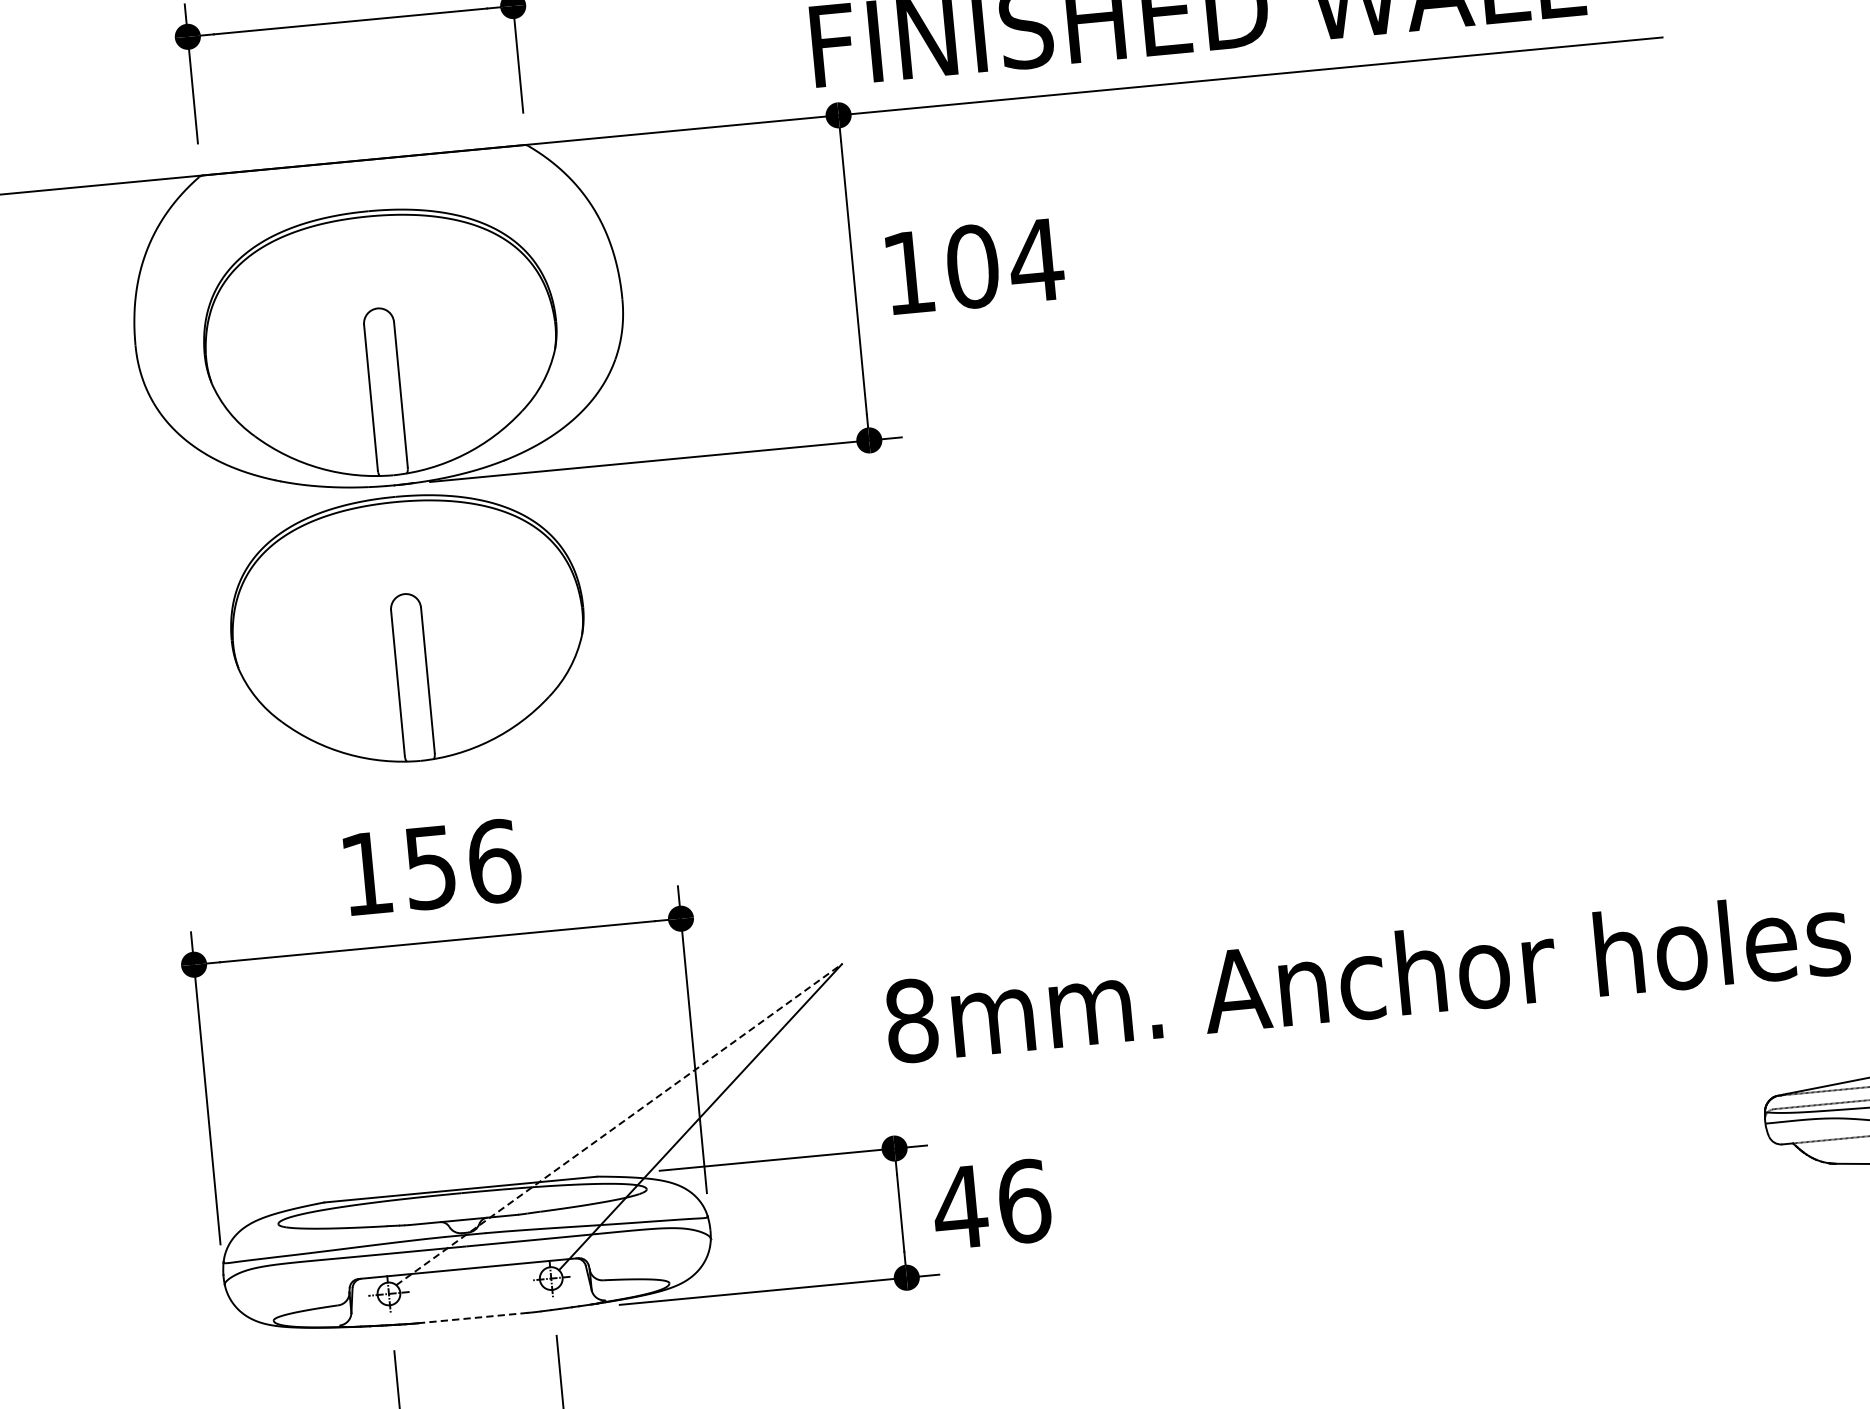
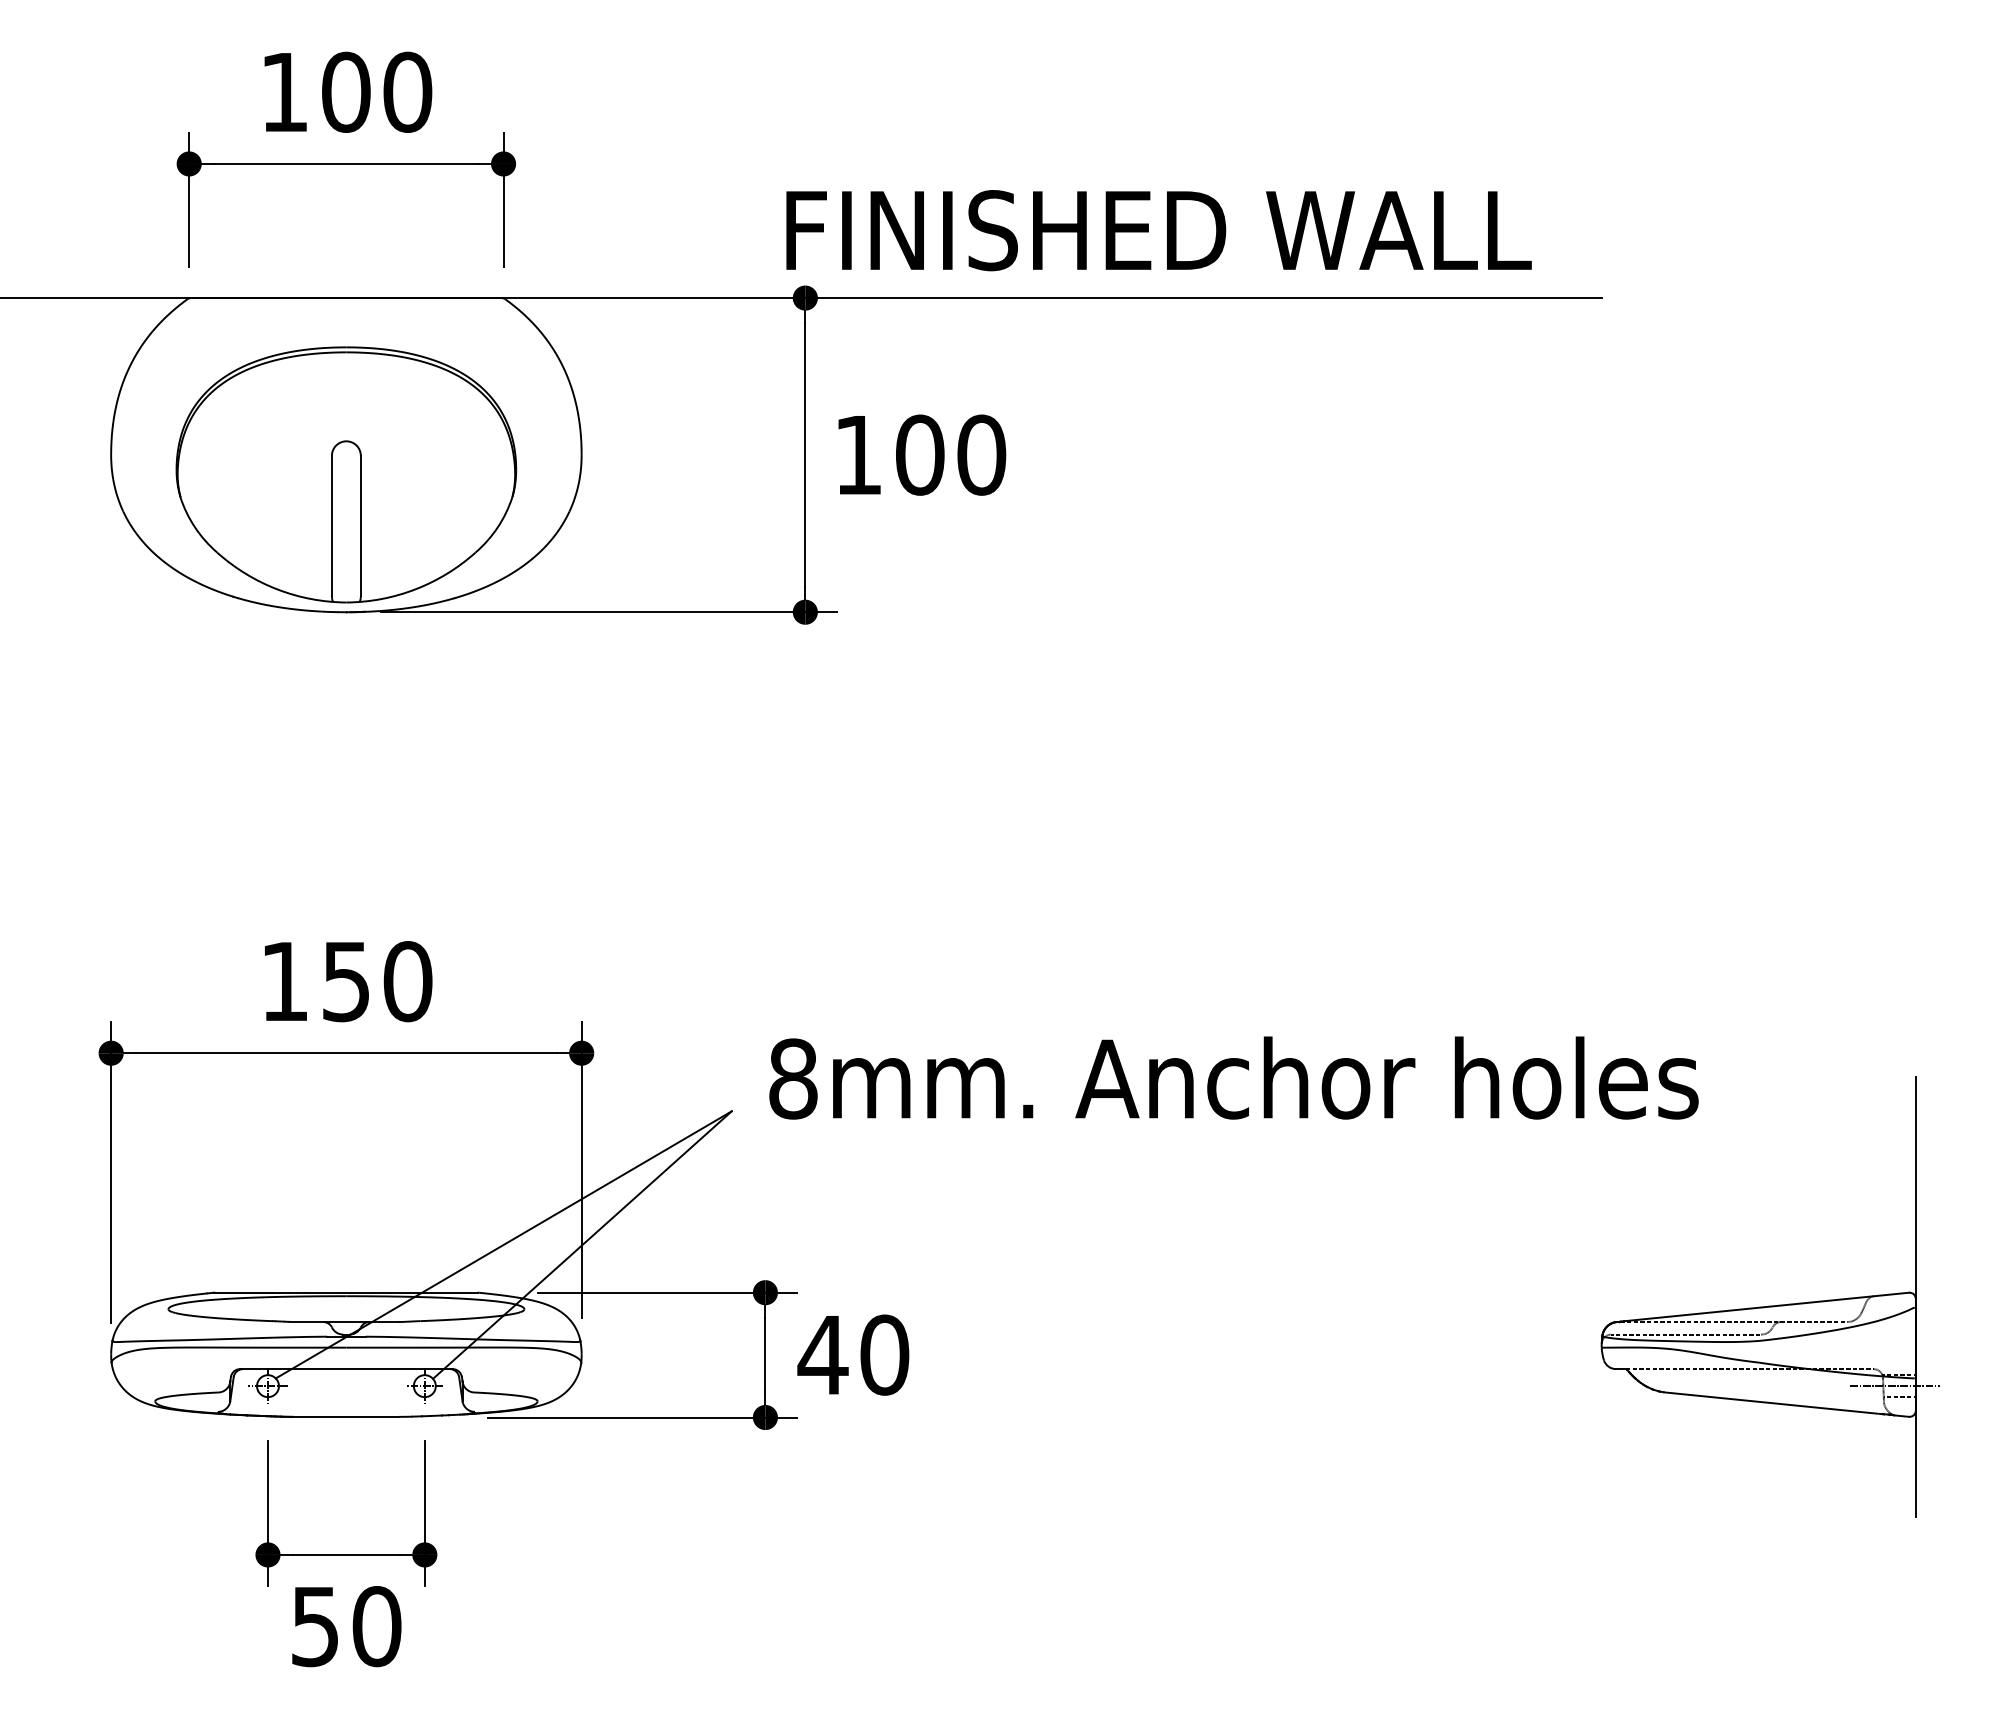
text: (1036, 259) -> (981, 454), 104 -> 100
part: (408, 628) -> (346, 750), removed
text: (493, 861) -> (407, 981), 156 -> 150
text: (1367, 976) -> (1233, 1077), moved
line: (619, 1124) -> (504, 1244), dashed -> solid
text: (1023, 1200) -> (884, 1354), 46 -> 40
line: (473, 1317) -> (346, 1416), dashed -> solid

